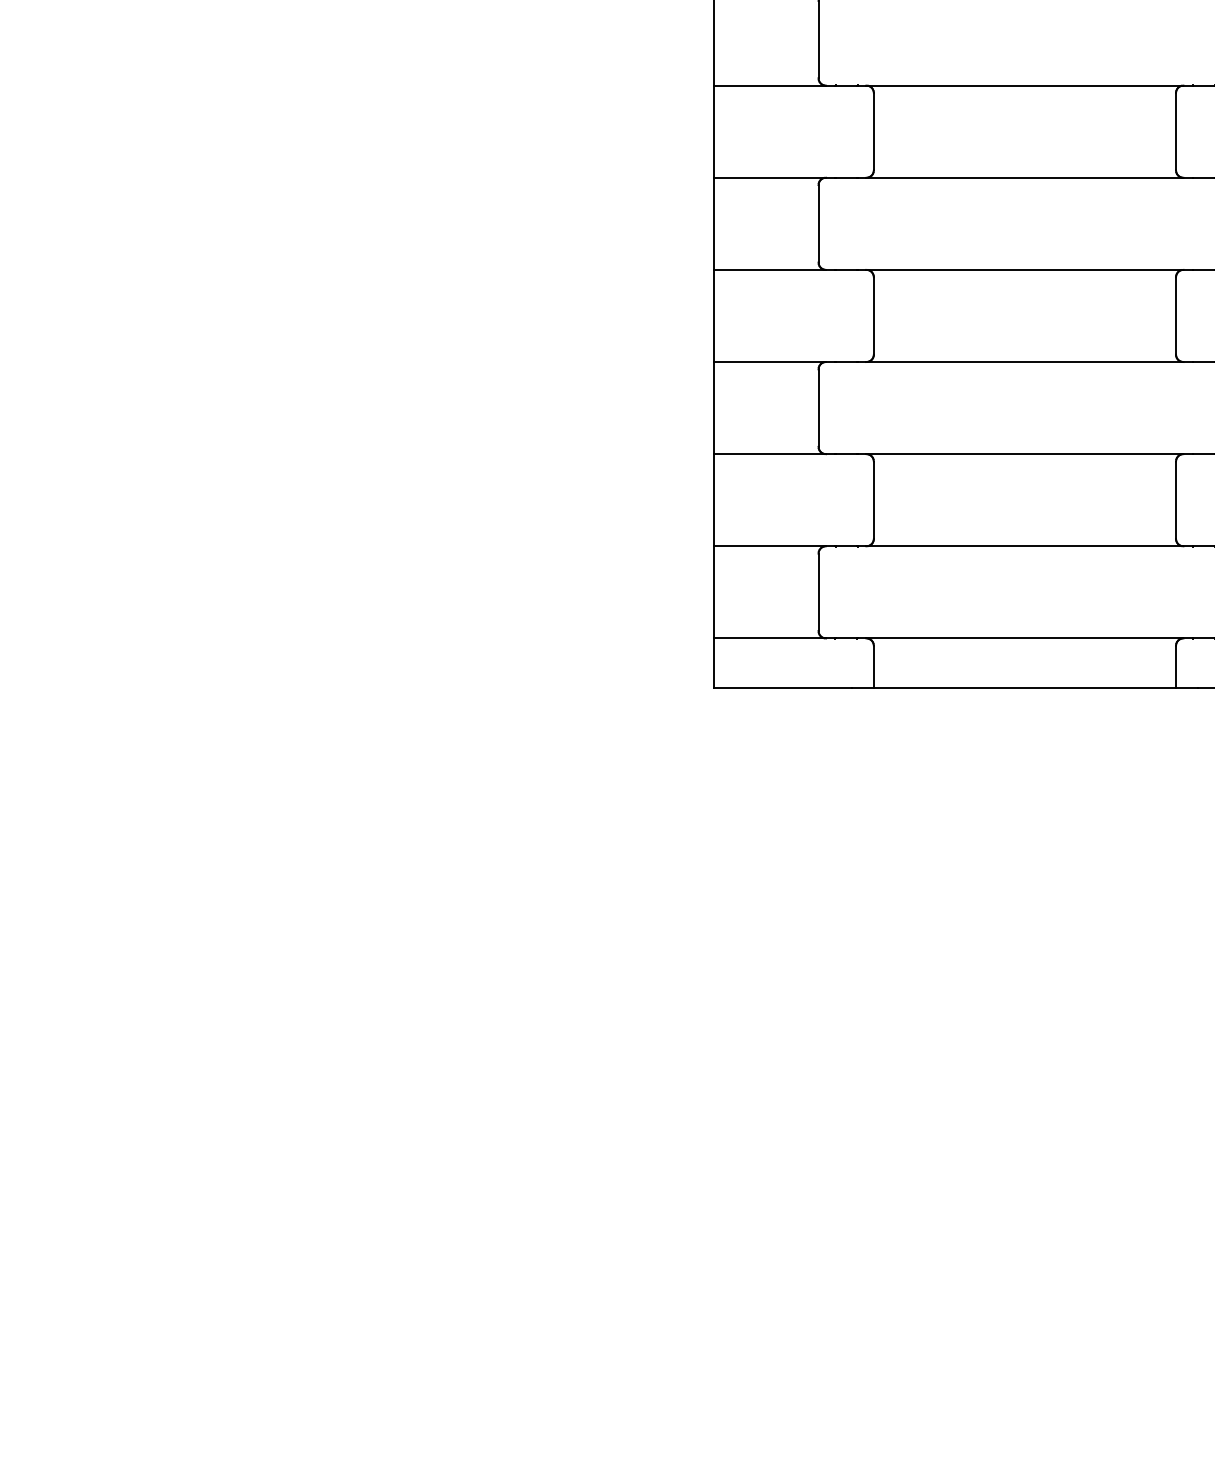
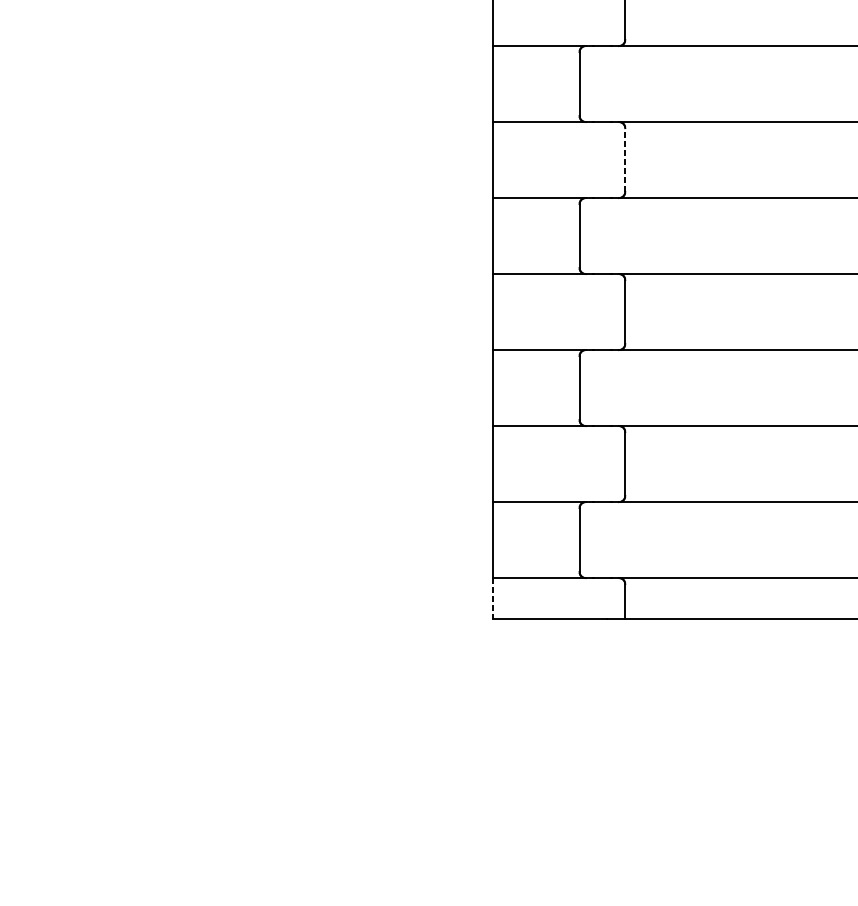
line: (873, 131) -> (624, 159), solid -> dashed
line: (714, 663) -> (493, 598), solid -> dashed

